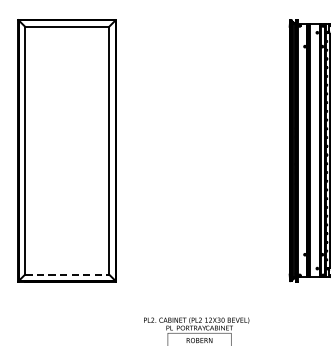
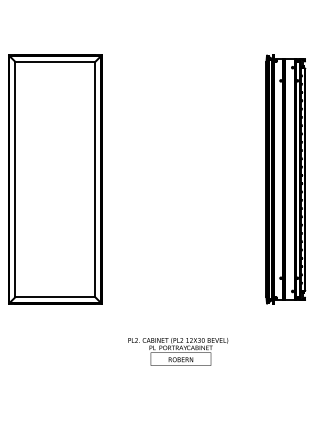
line: (67, 274) -> (55, 297), dashed -> solid

